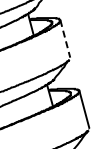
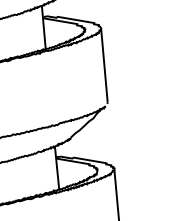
line: (65, 39) -> (104, 66), dashed -> solid

